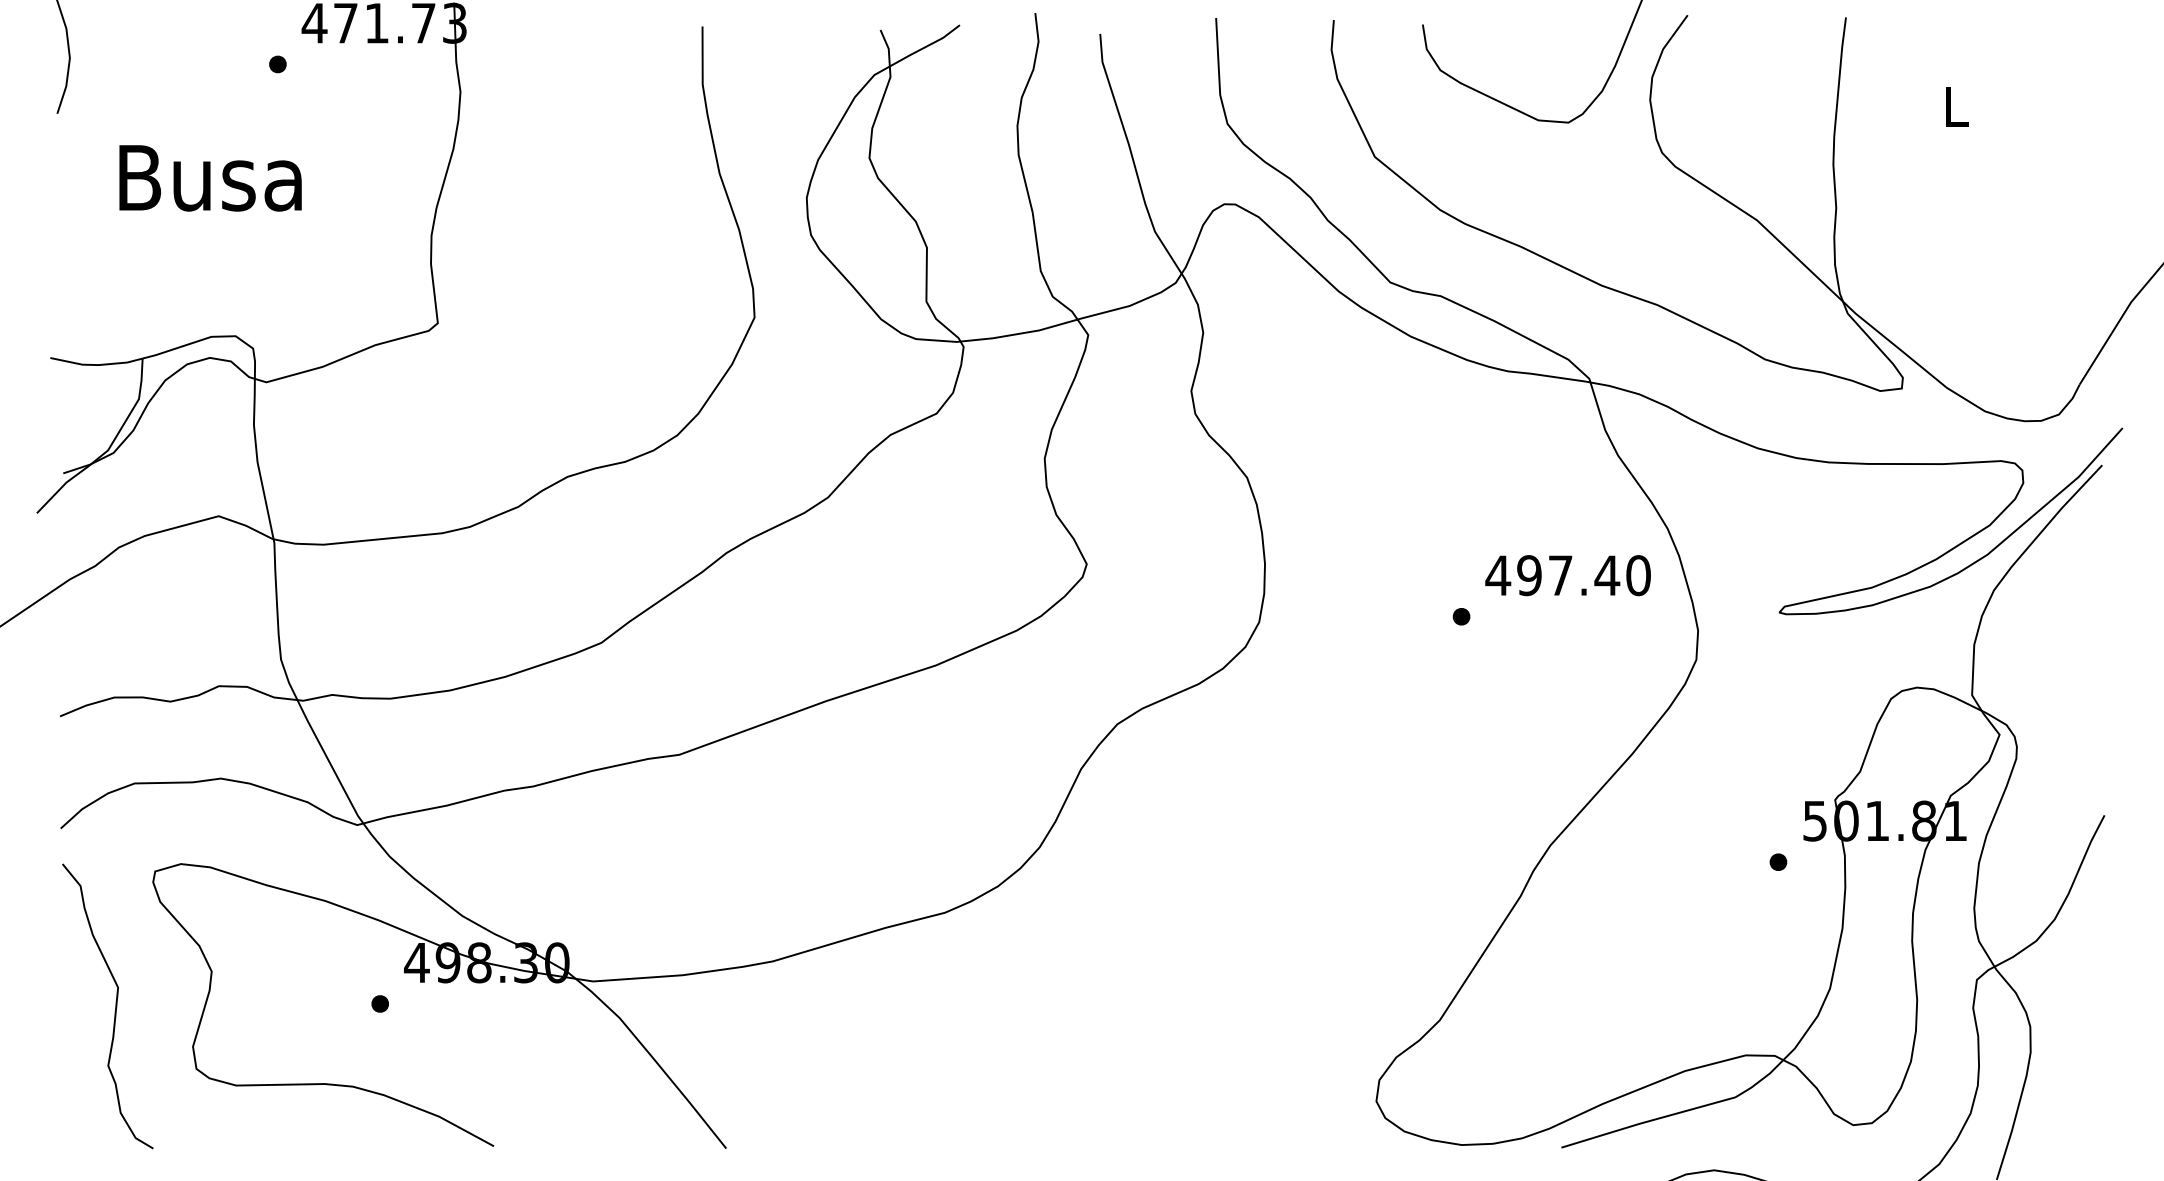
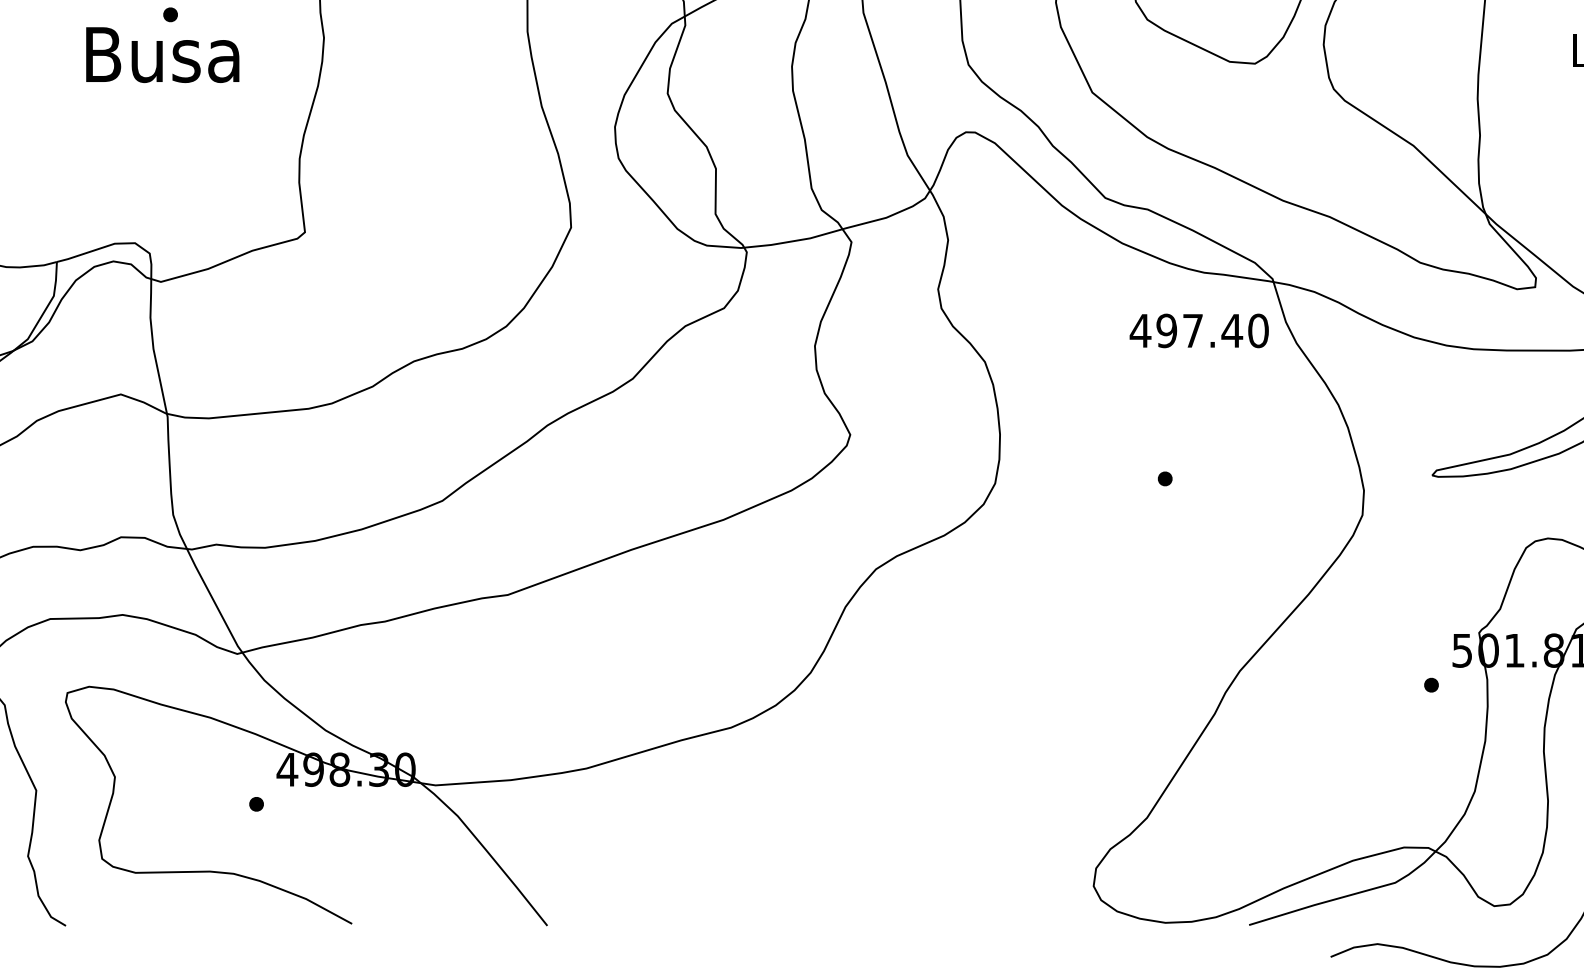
text: (210, 178) -> (162, 55), moved
text: (1567, 575) -> (1198, 330), moved

